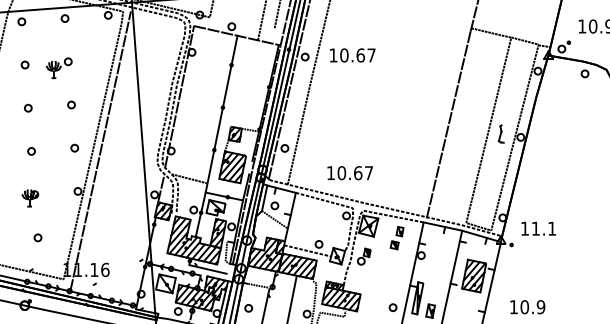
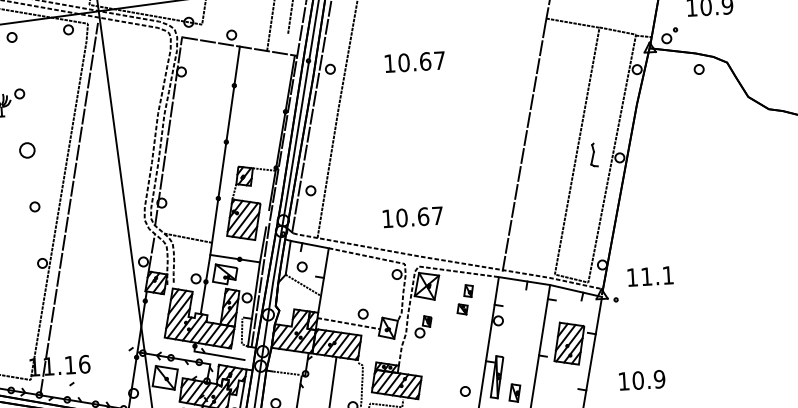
text: (352, 55) -> (414, 62), moved
part: (71, 104) -> (27, 149), size x1.6
text: (349, 173) -> (412, 217), moved

